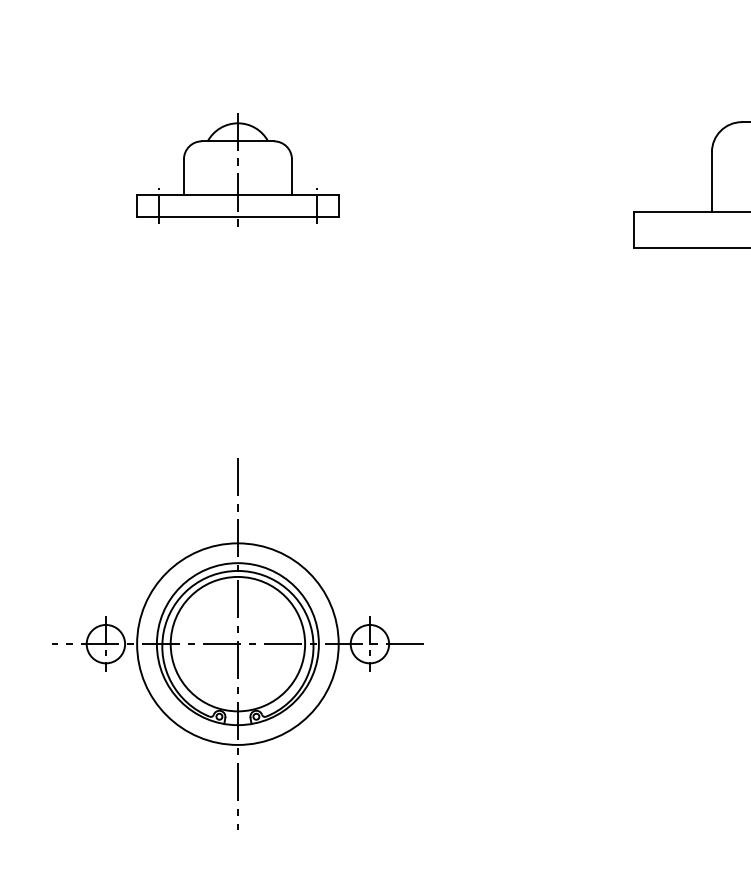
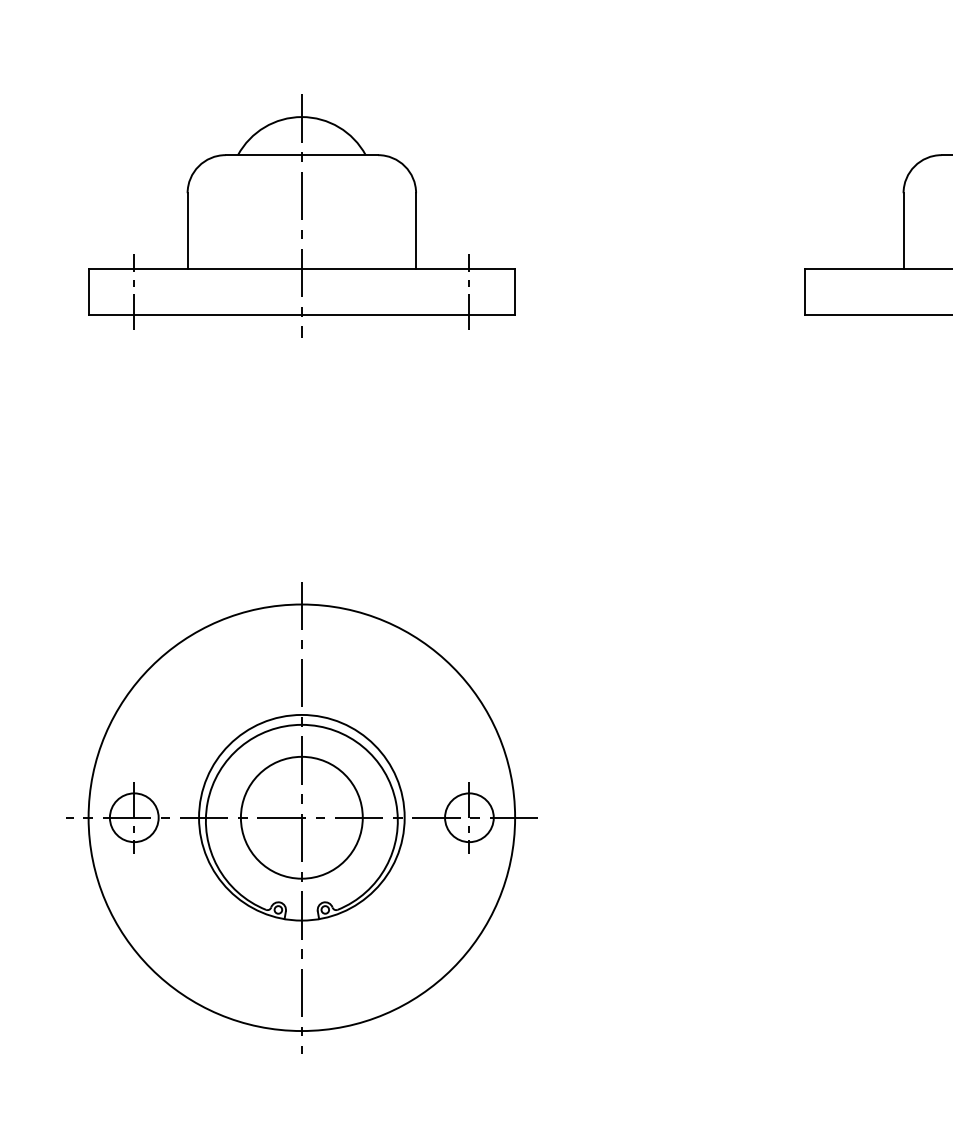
part: (237, 169) -> (301, 215), size x1.67
circle: (237, 643) -> (301, 817), size x0.71
circle: (237, 643) -> (301, 817), size x1.67

